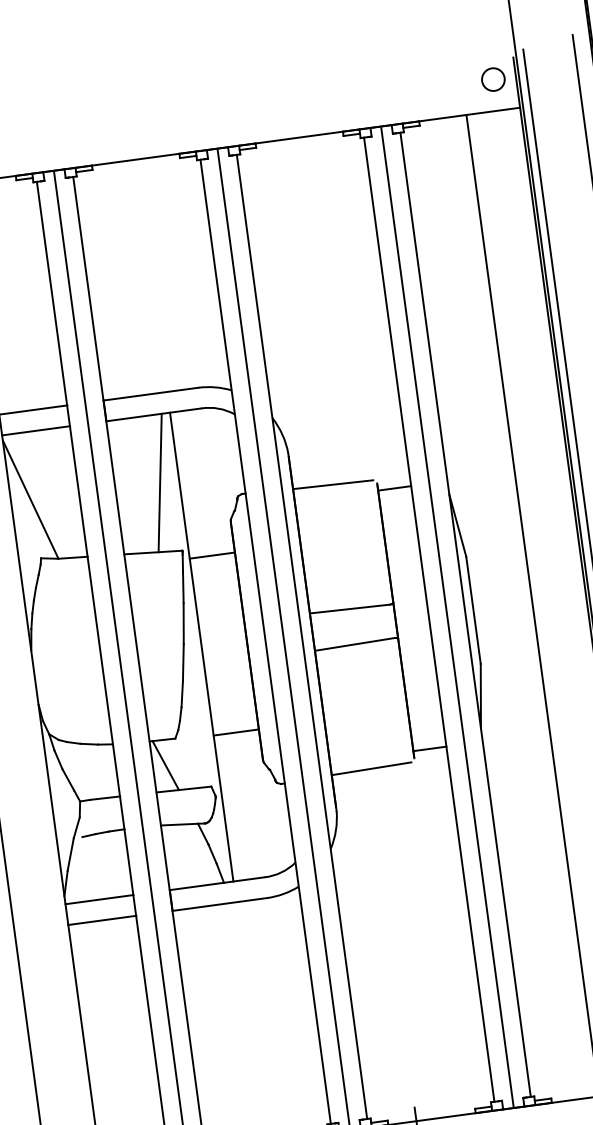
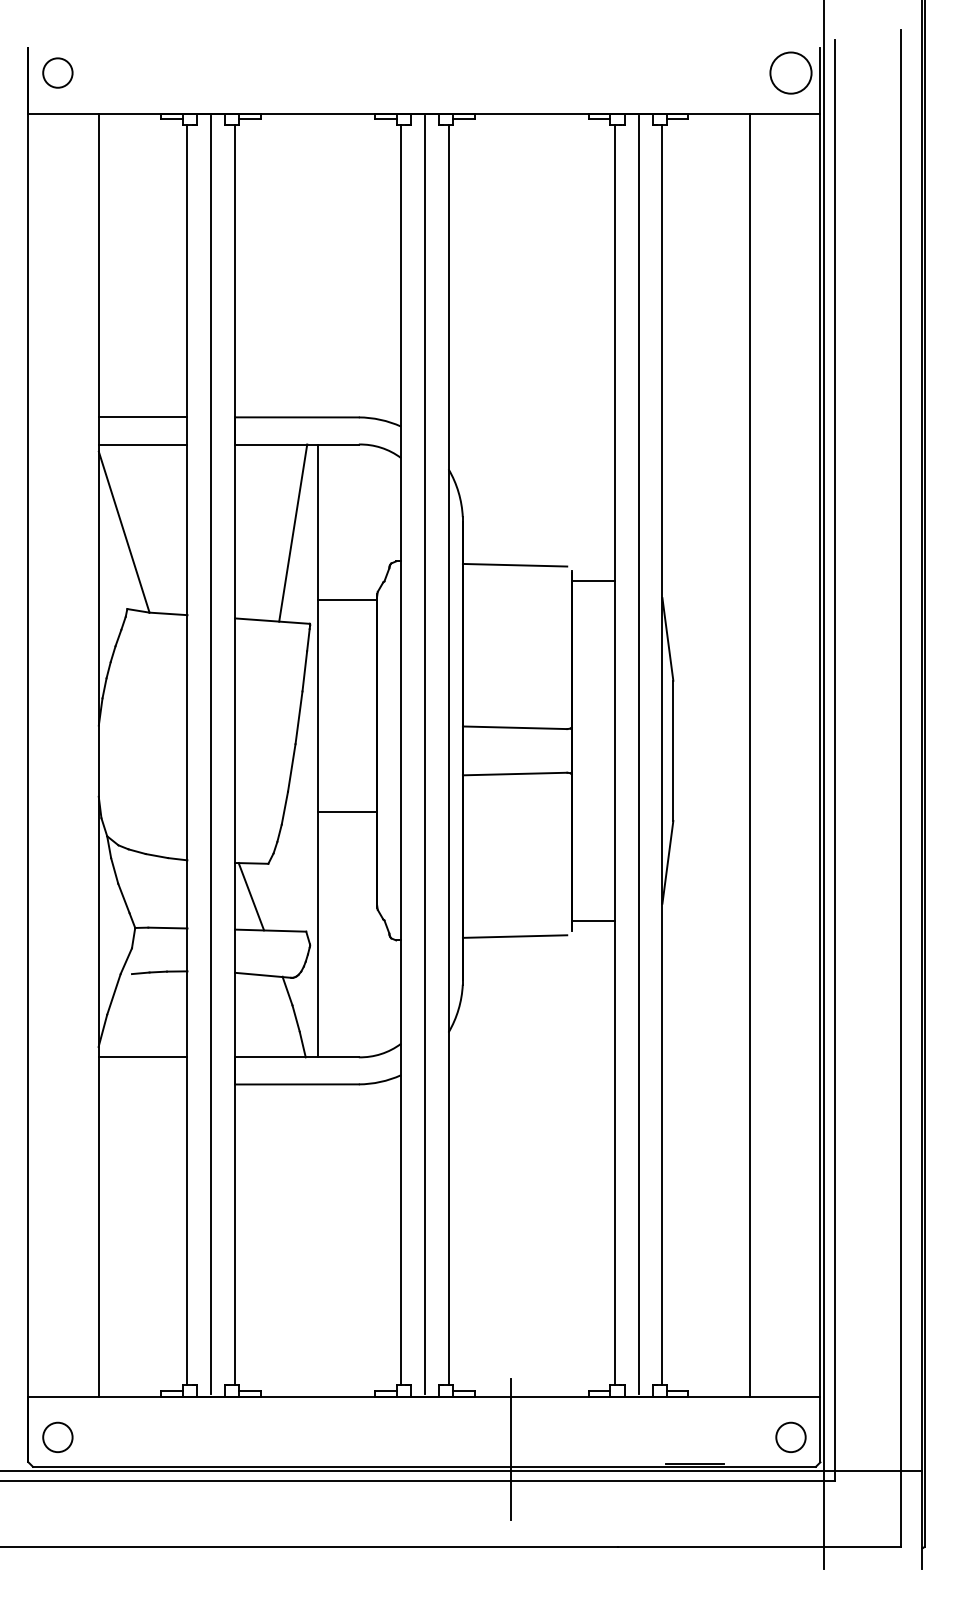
circle: (492, 79) -> (790, 72), size x1.4
line: (212, 555) -> (347, 600), moved
line: (236, 732) -> (347, 811), moved
line: (101, 920) -> (142, 1084), removed

